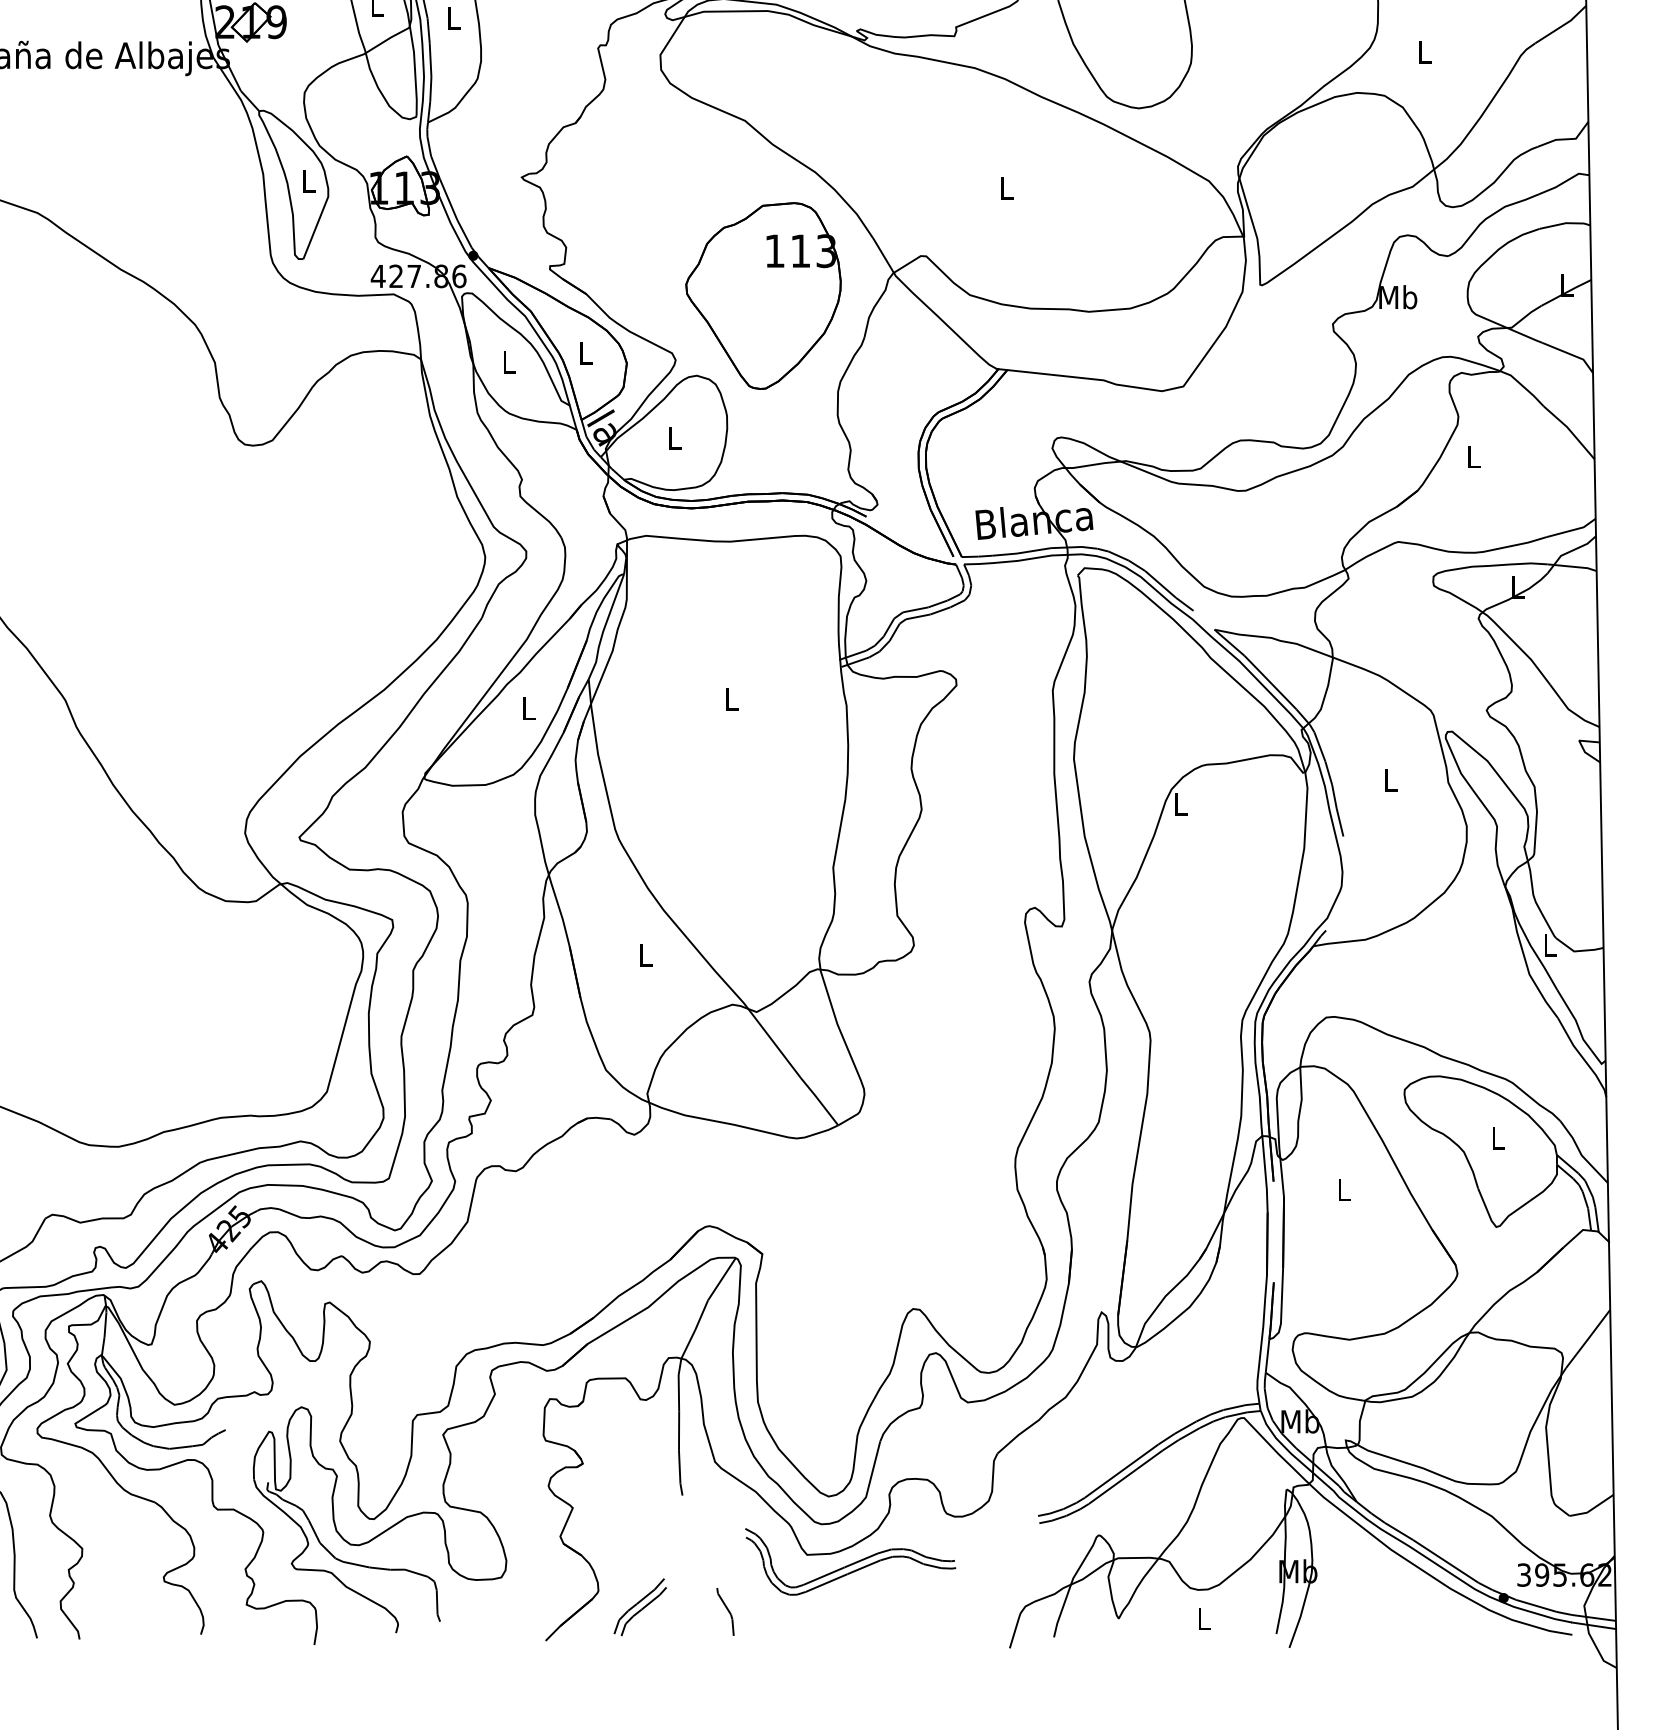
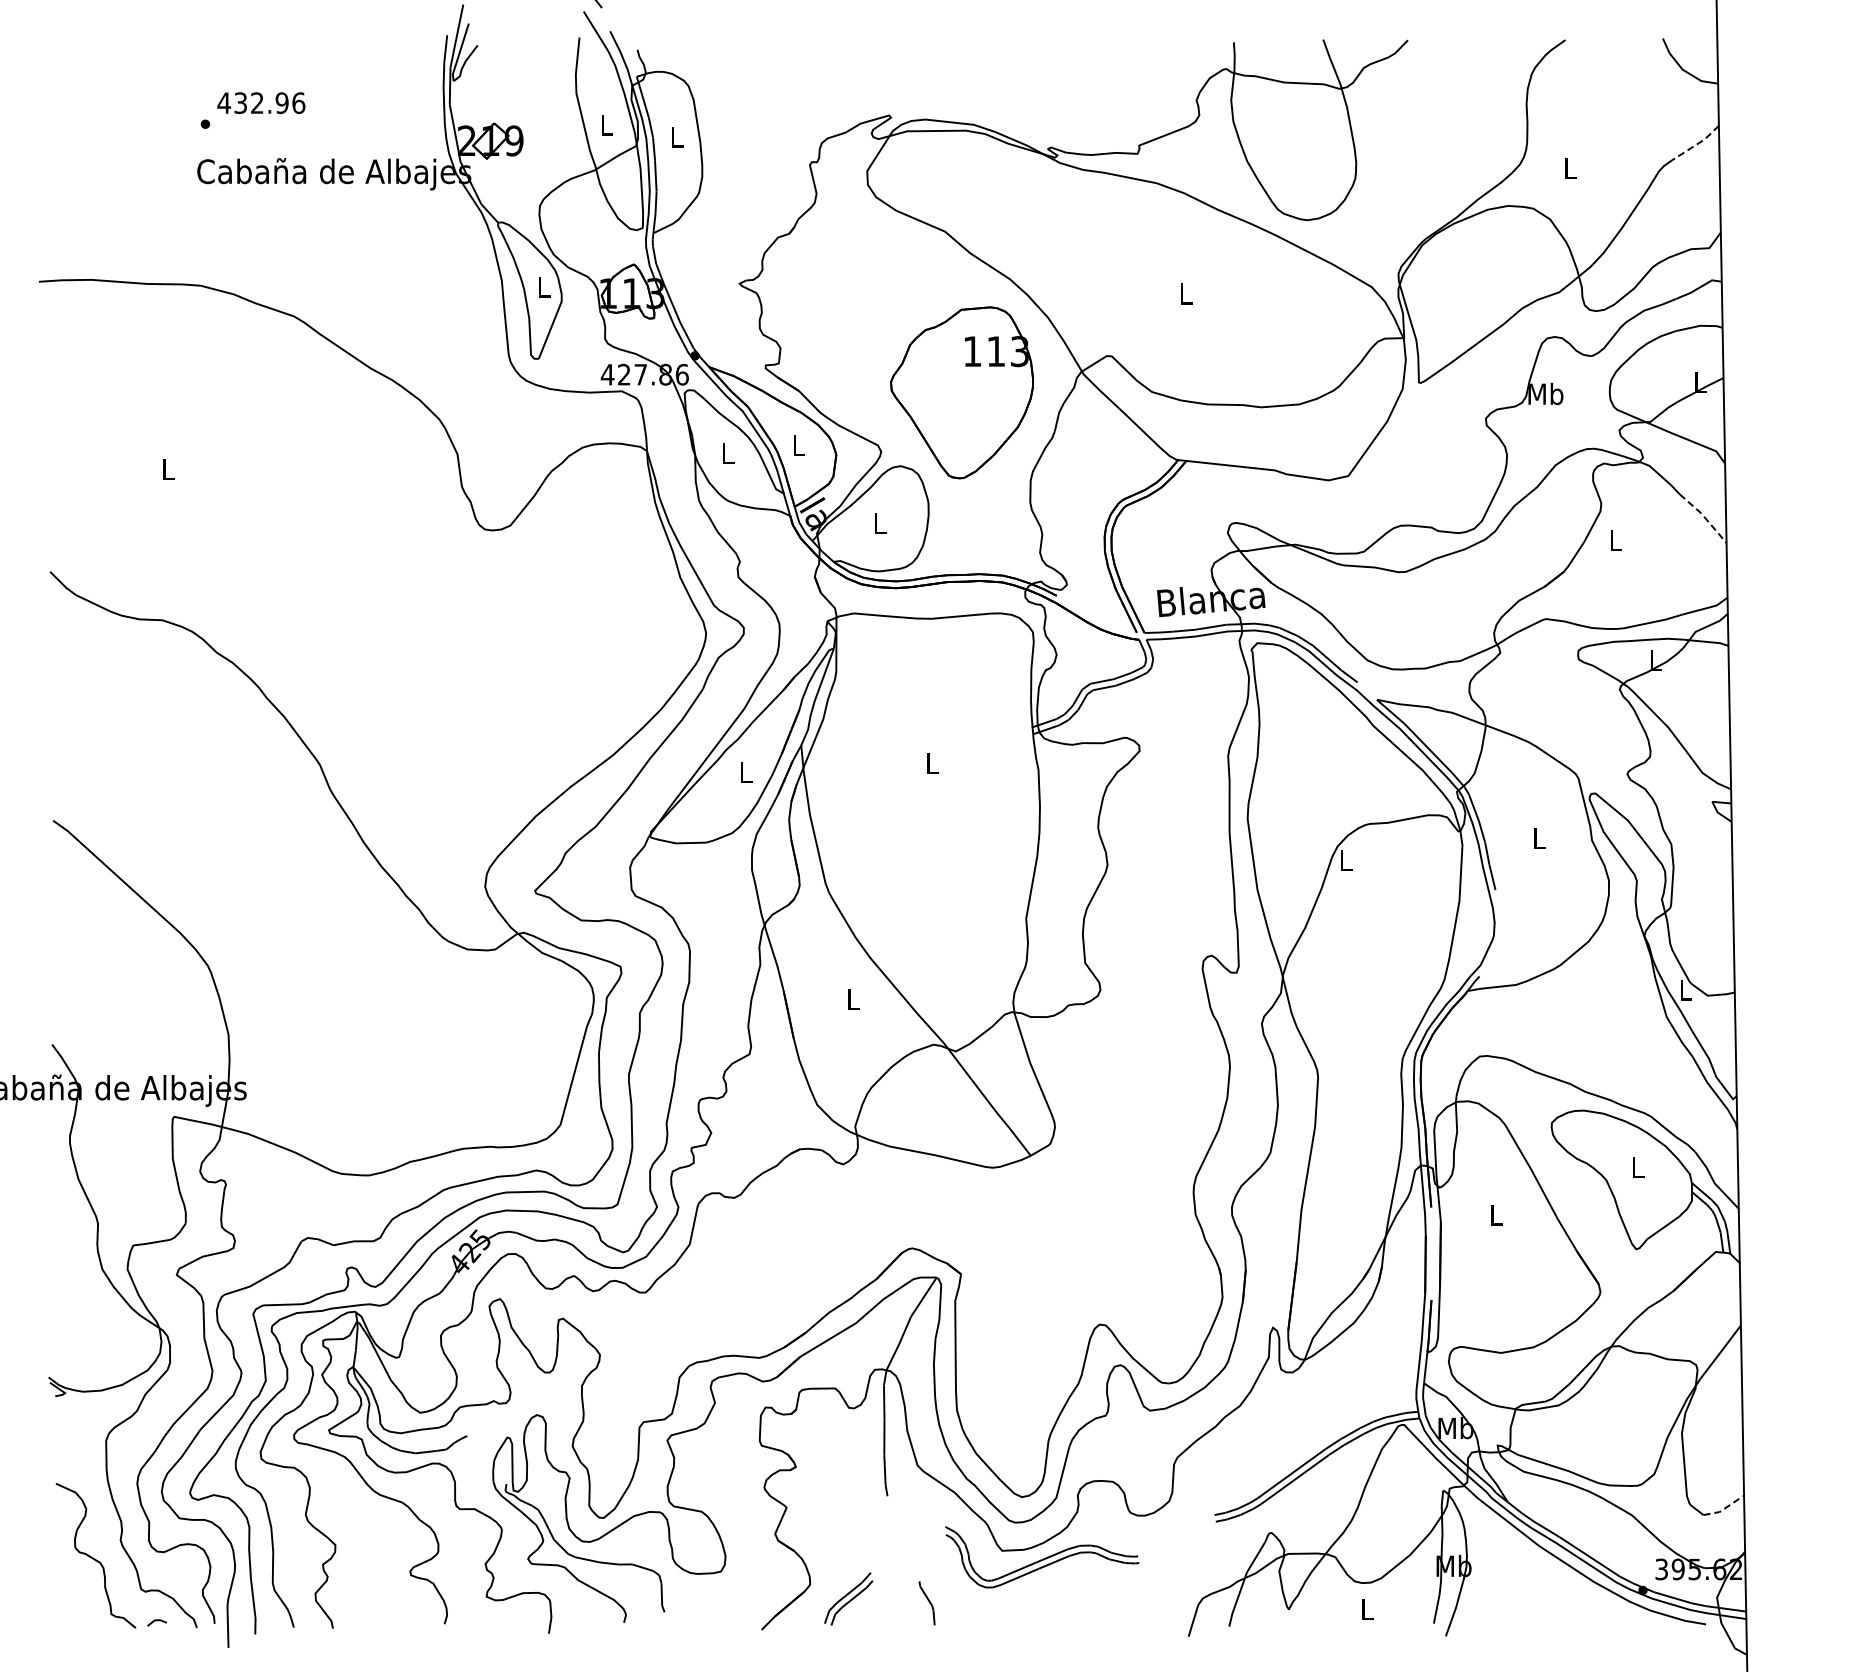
line: (1563, 26) -> (1697, 144), solid -> dashed
line: (1570, 431) -> (1704, 517), solid -> dashed
line: (1593, 1508) -> (1725, 1508), solid -> dashed

